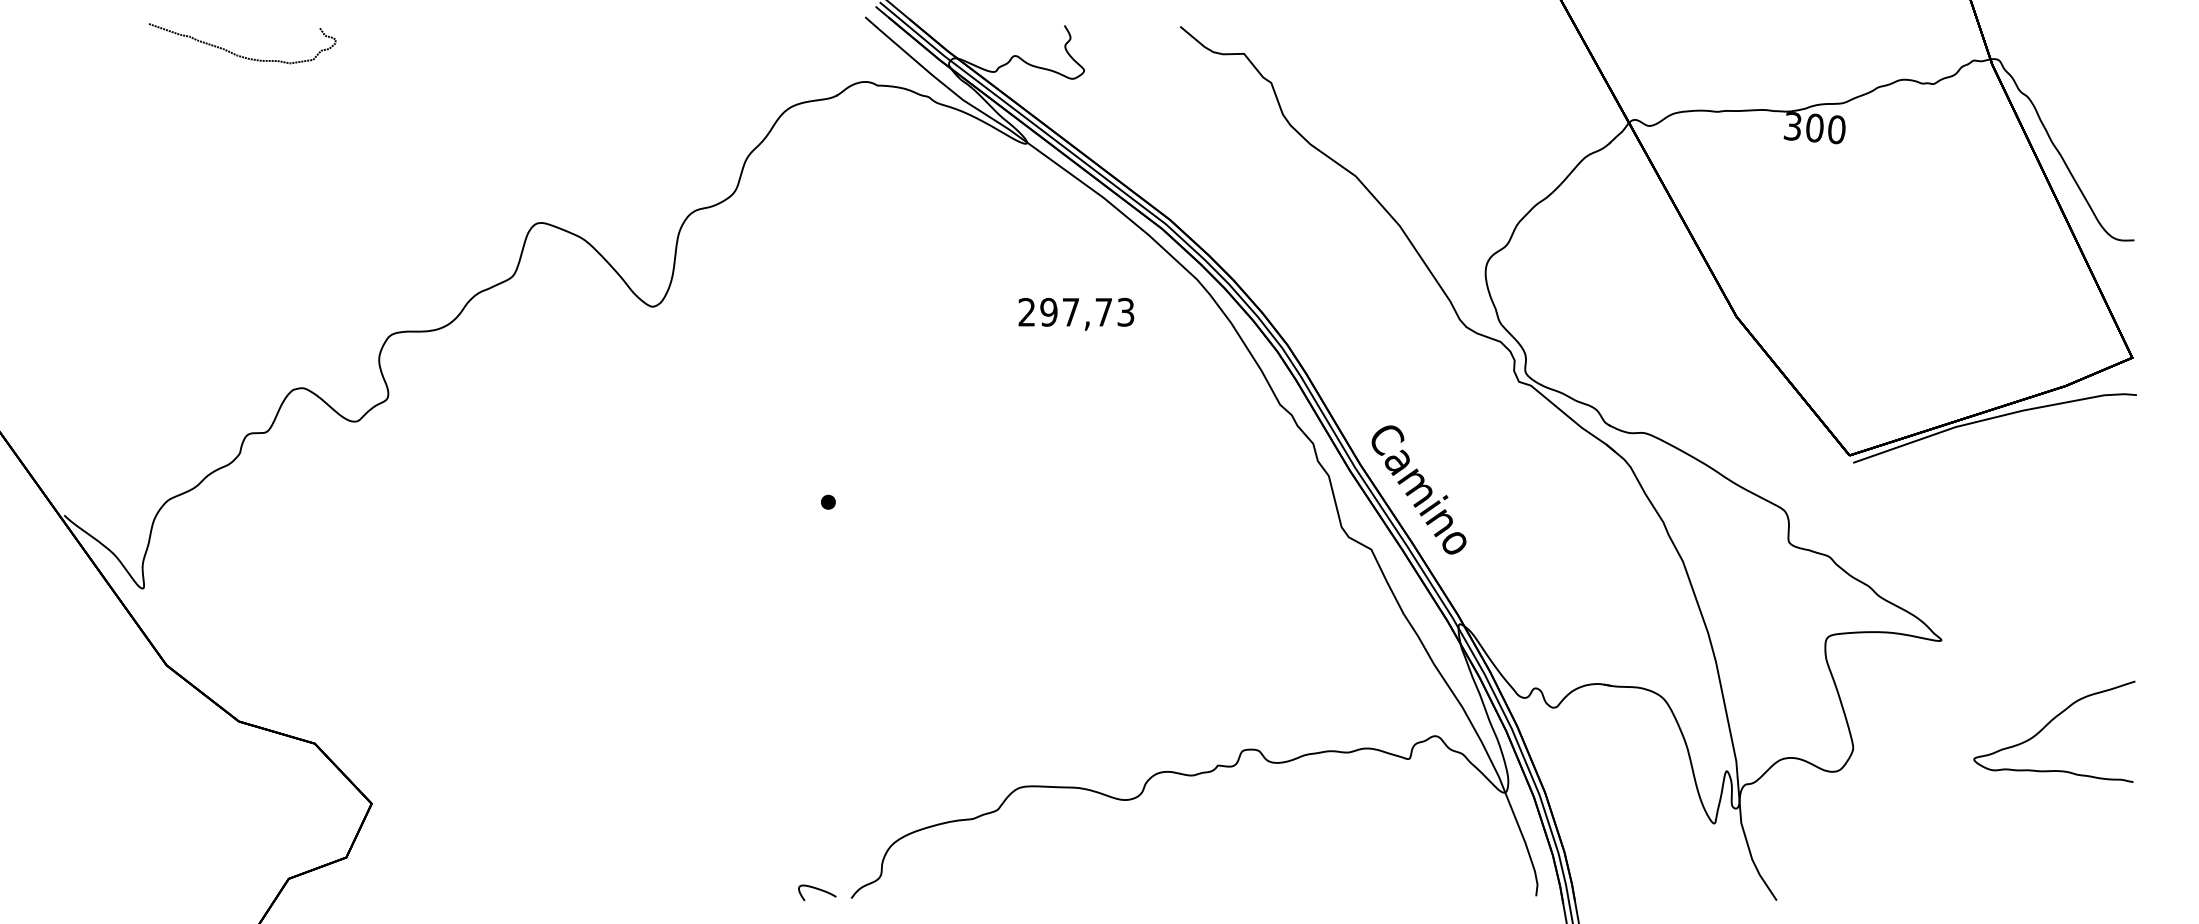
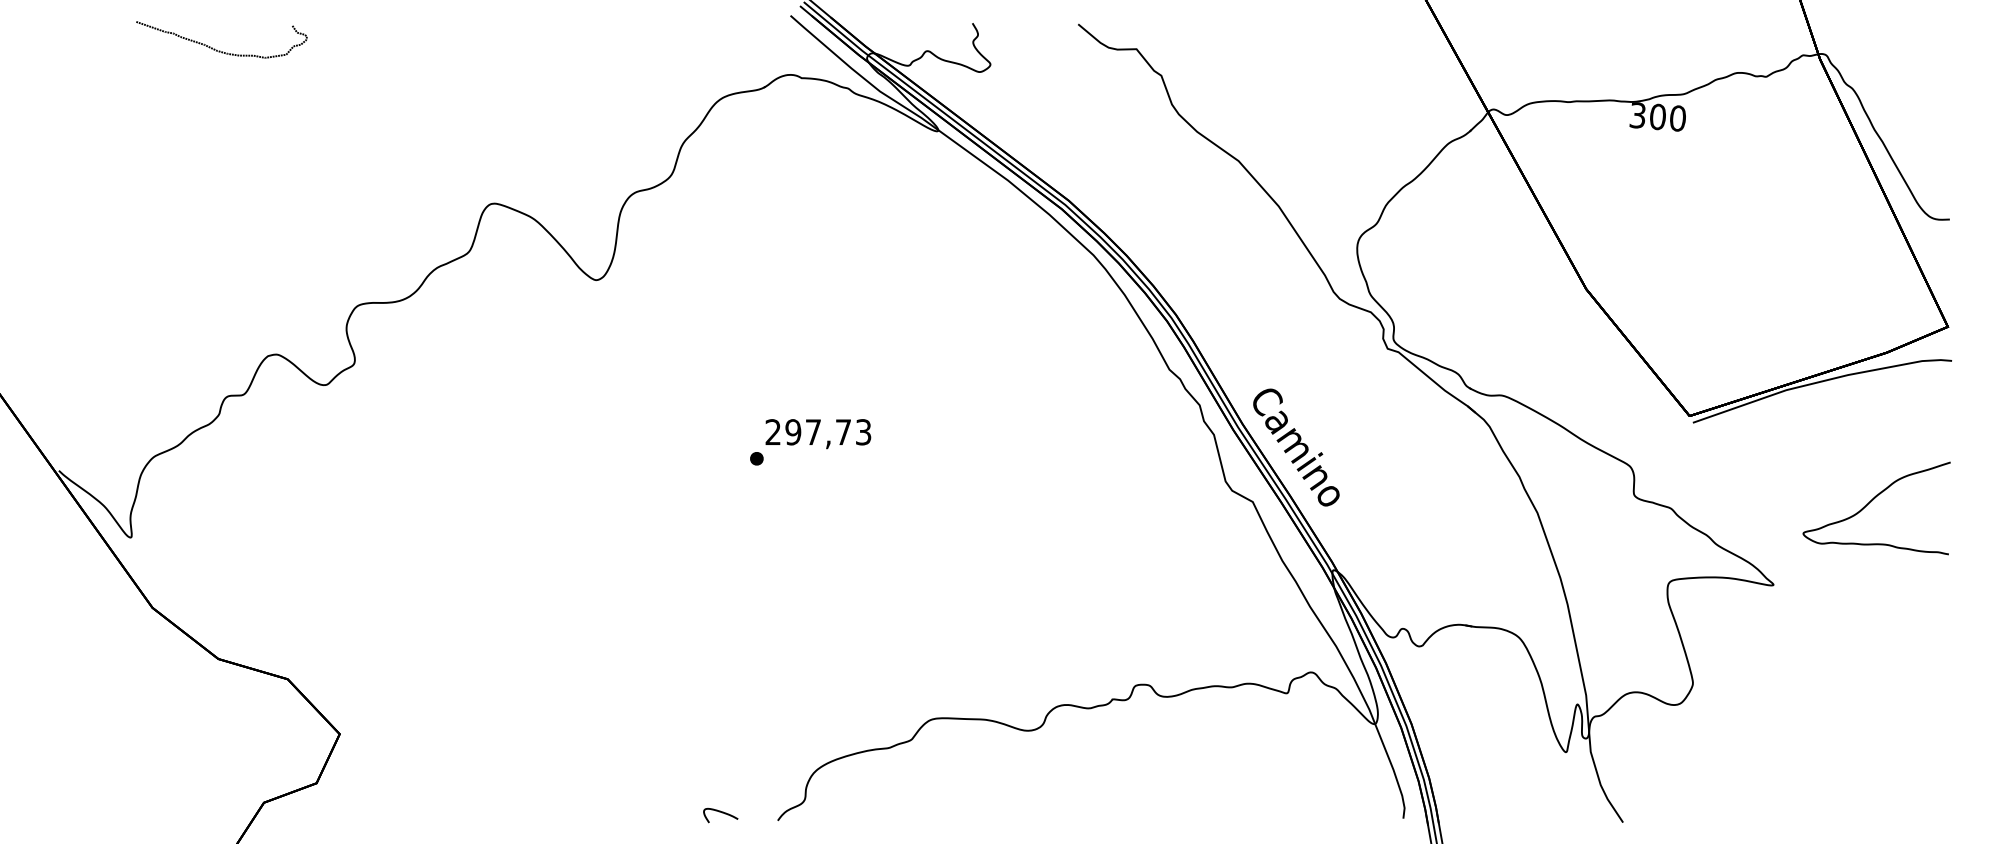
text: (1076, 314) -> (818, 434), moved
curve: (2049, 724) -> (1872, 501), moved
curve: (819, 890) -> (722, 813), moved

